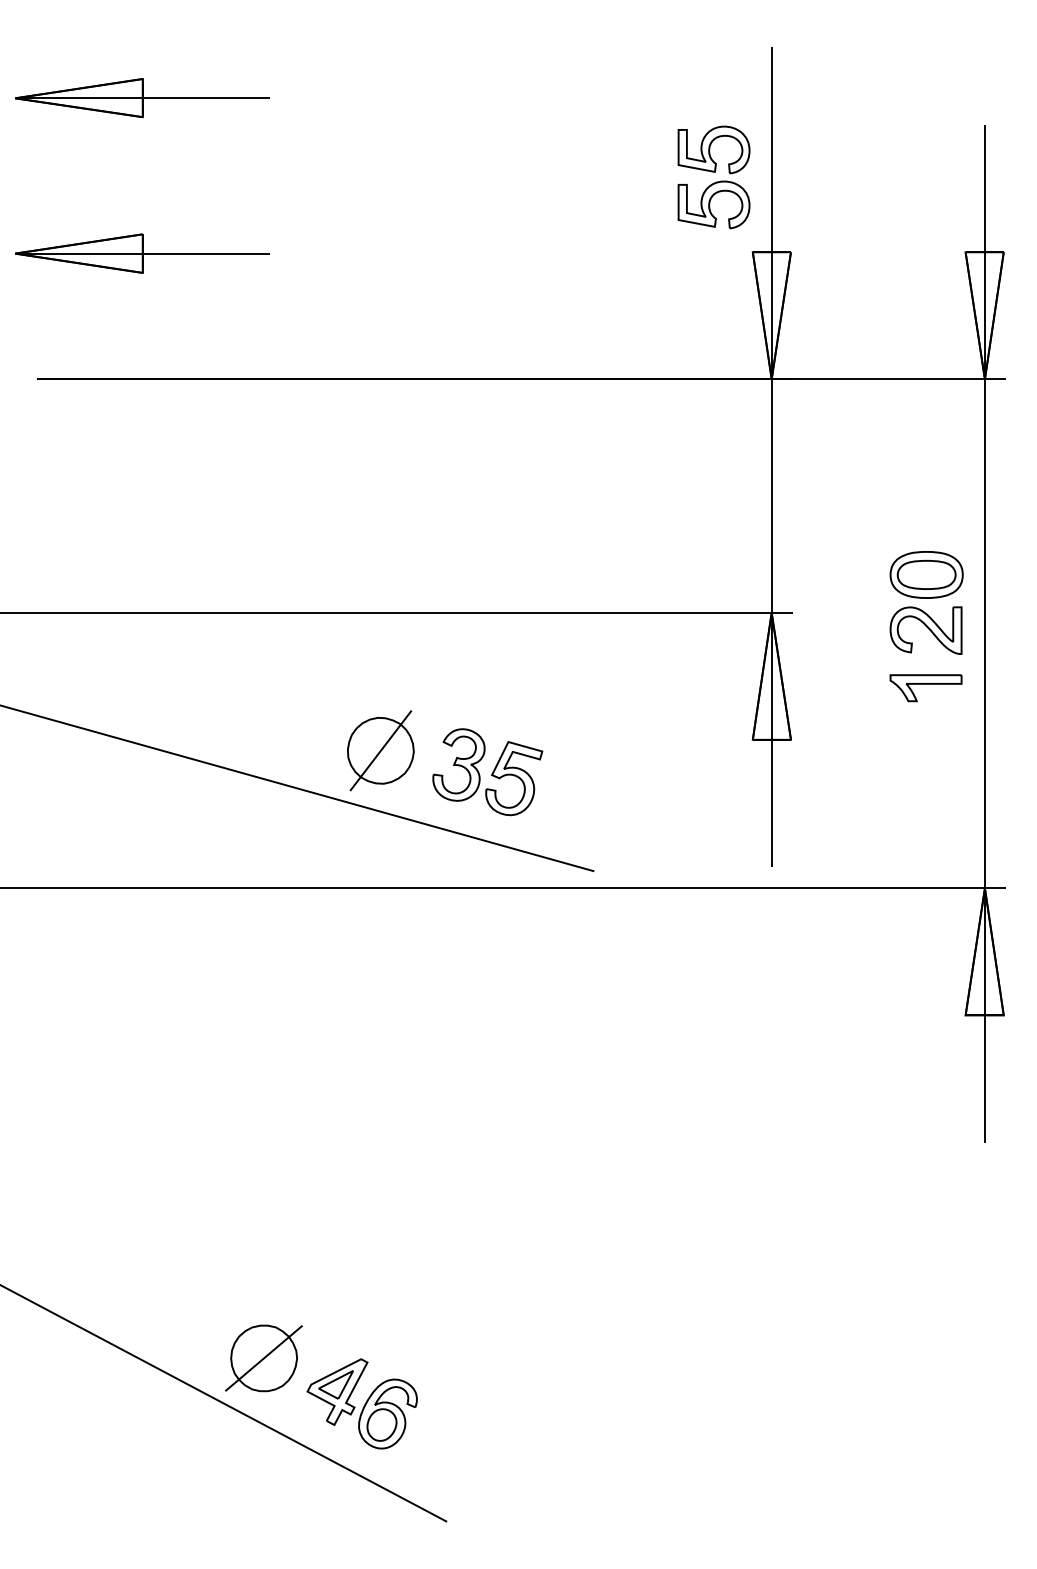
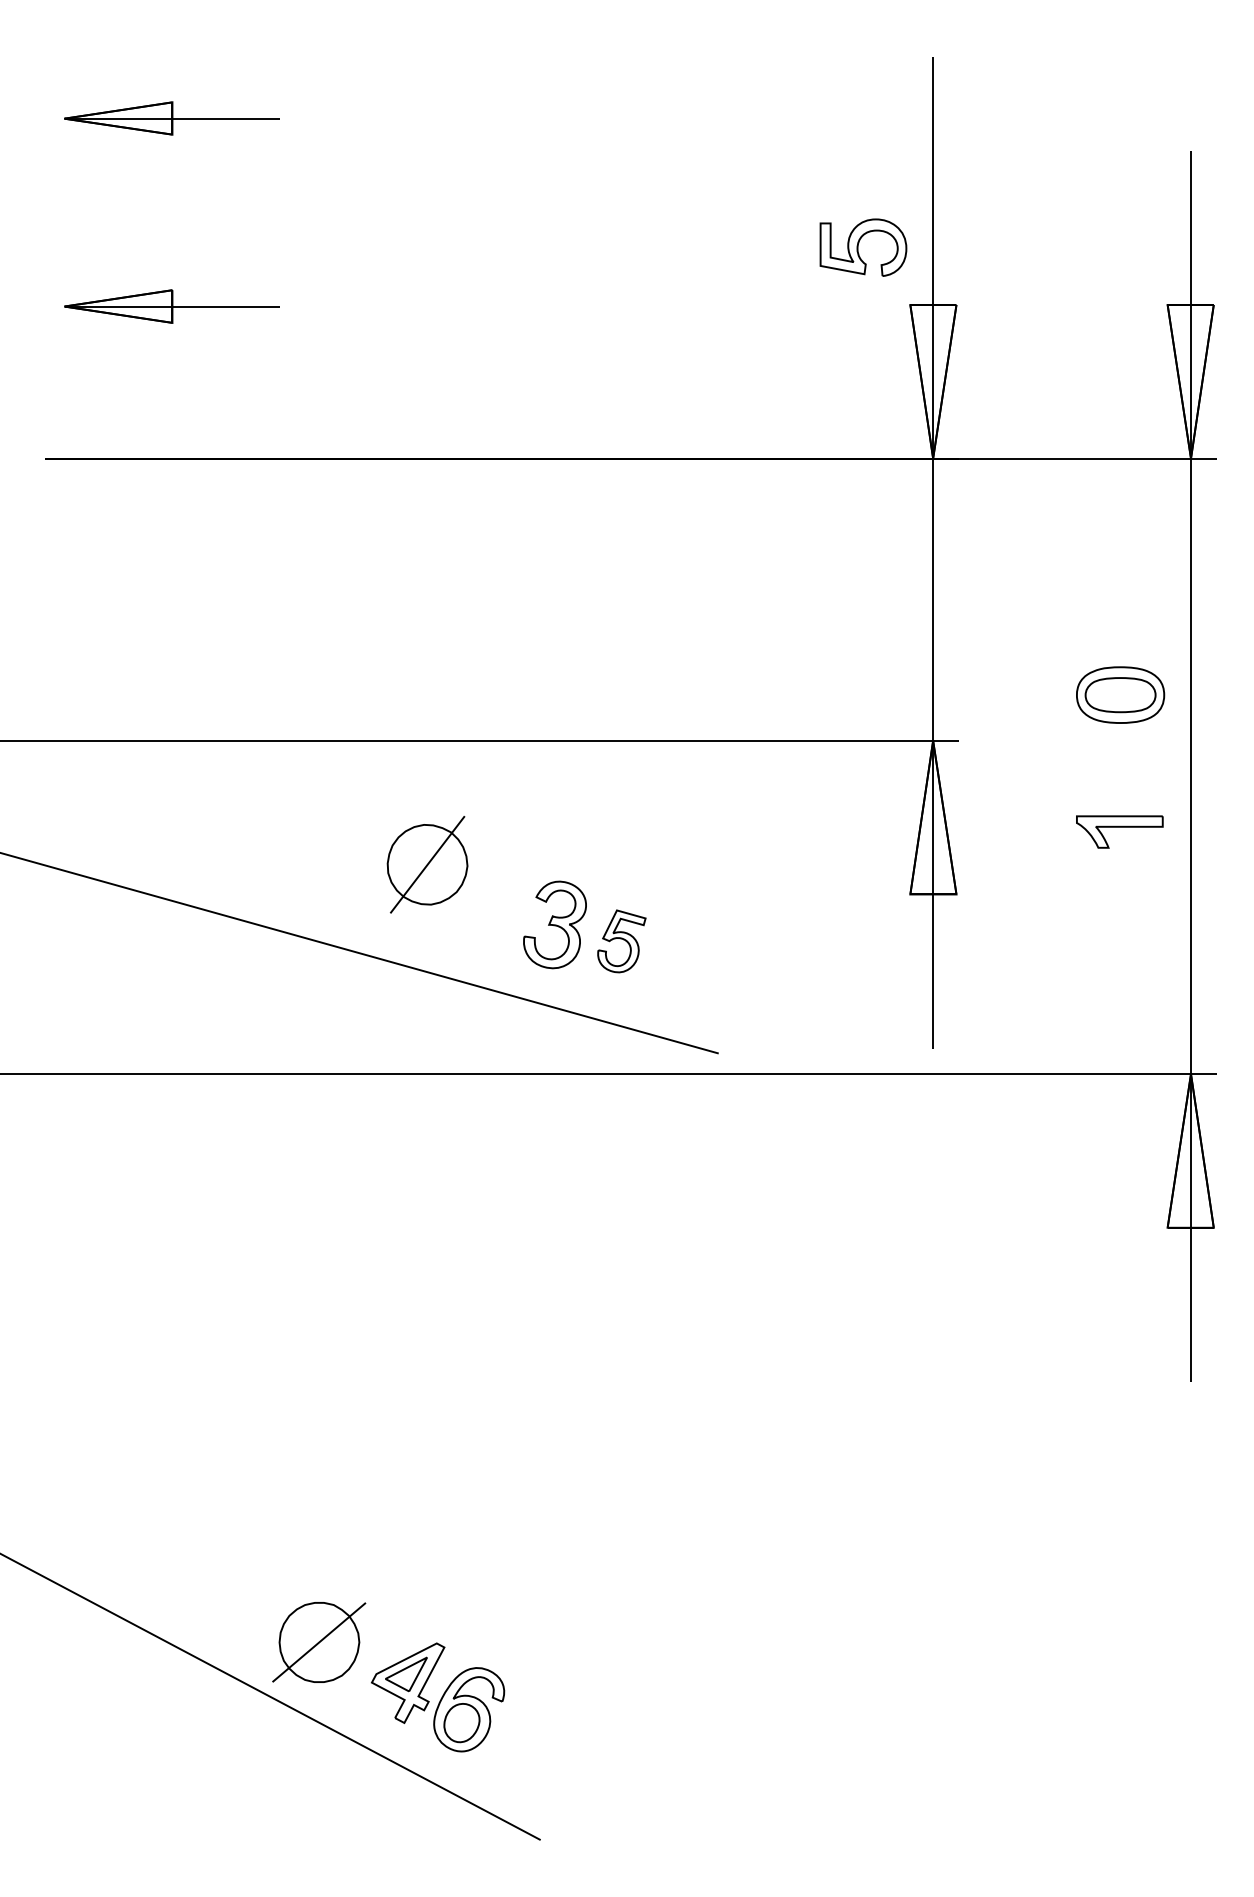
part: (141, 98) -> (171, 118), size x0.7
part: (714, 150) -> (863, 181), removed
part: (141, 253) -> (171, 306), size x0.7
part: (925, 630) -> (1119, 762), removed
part: (380, 750) -> (427, 864), moved
part: (513, 778) -> (621, 941), size x0.7

